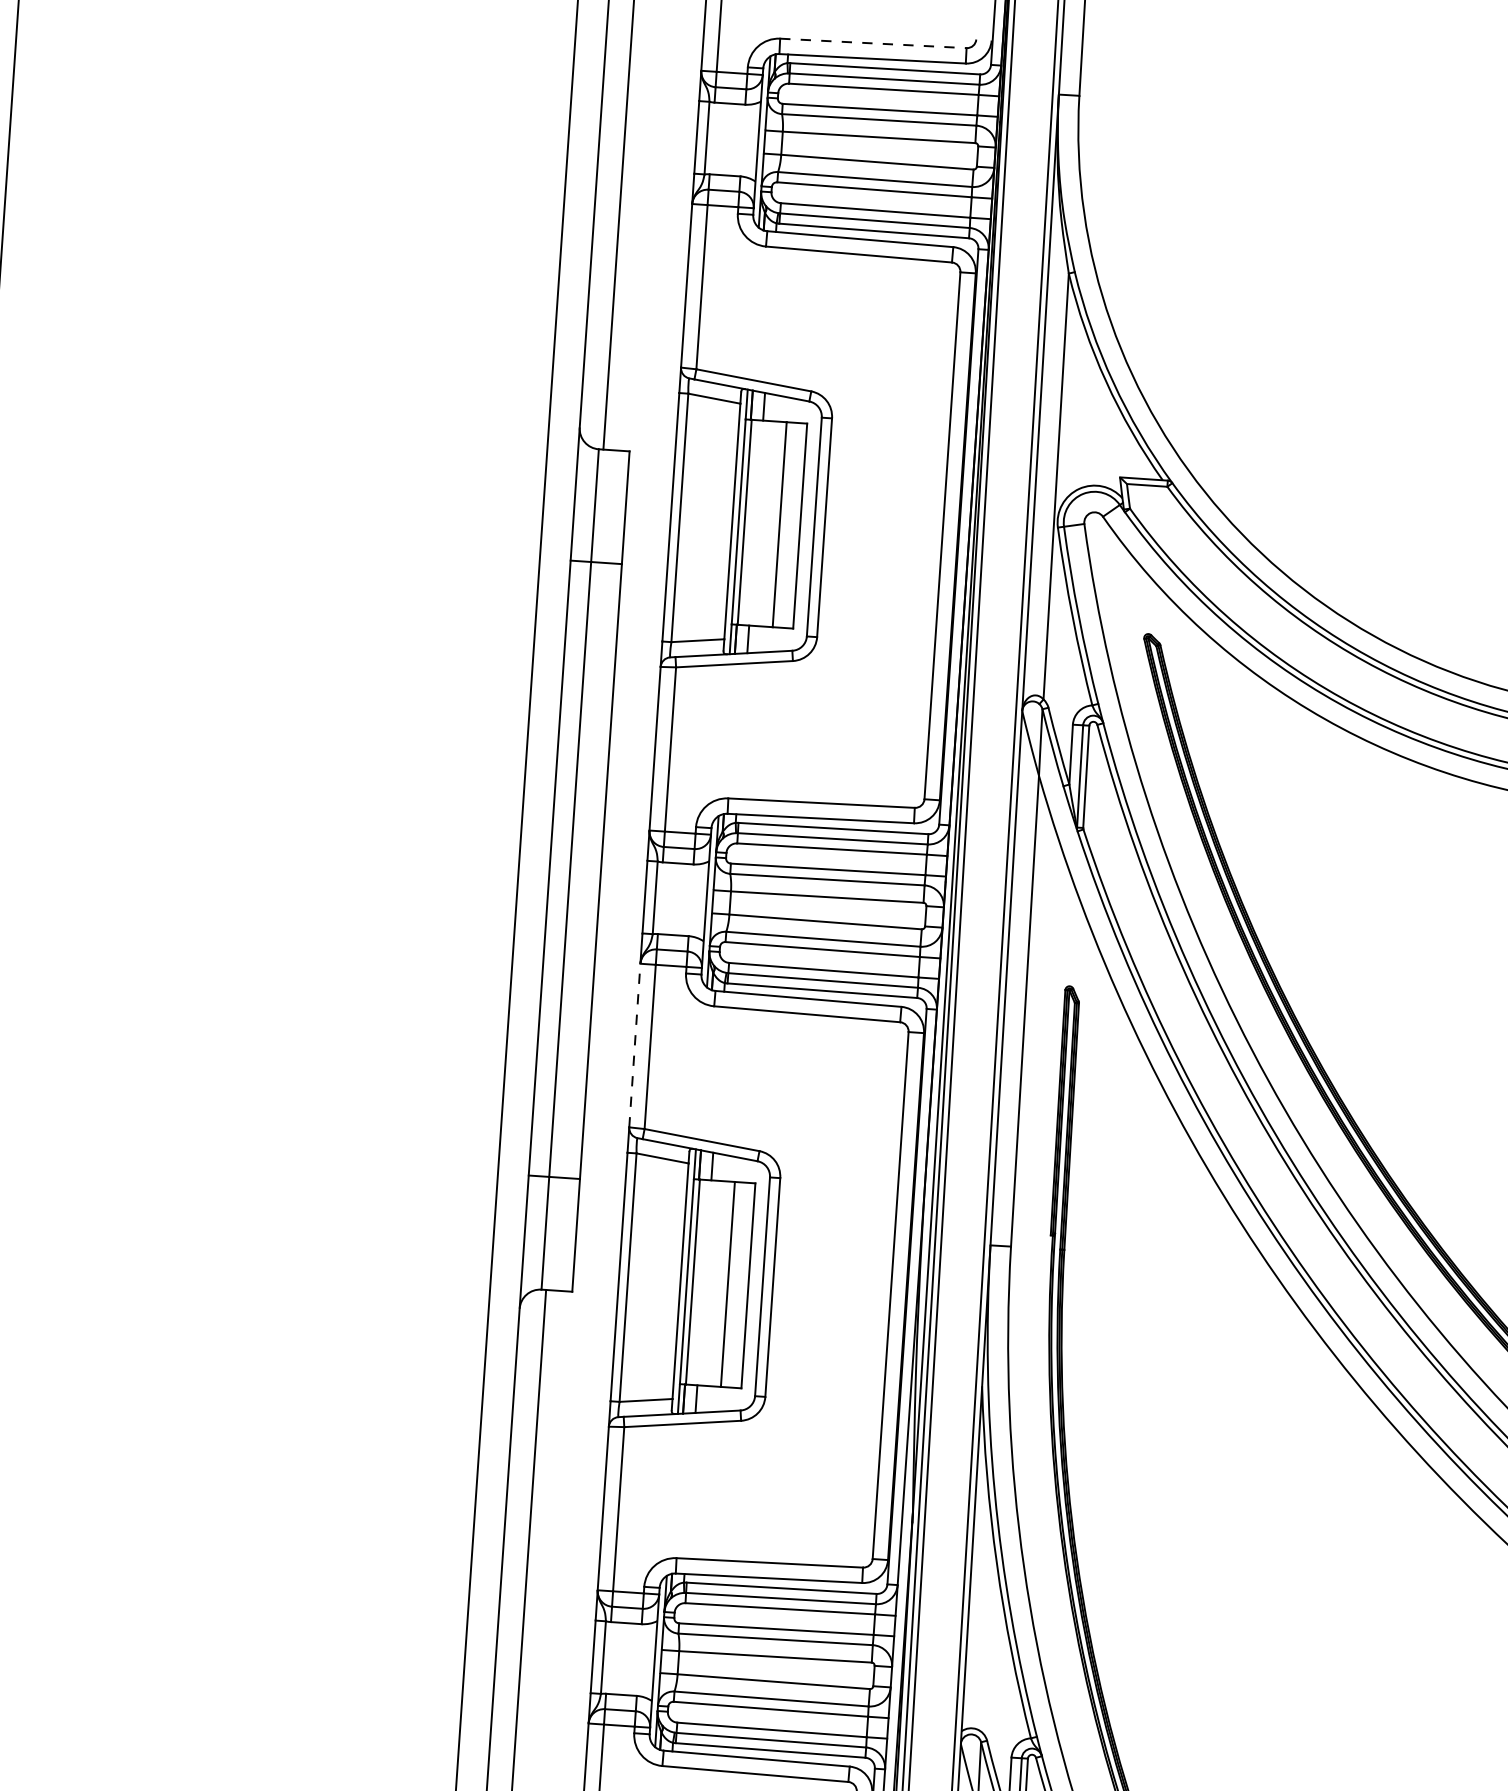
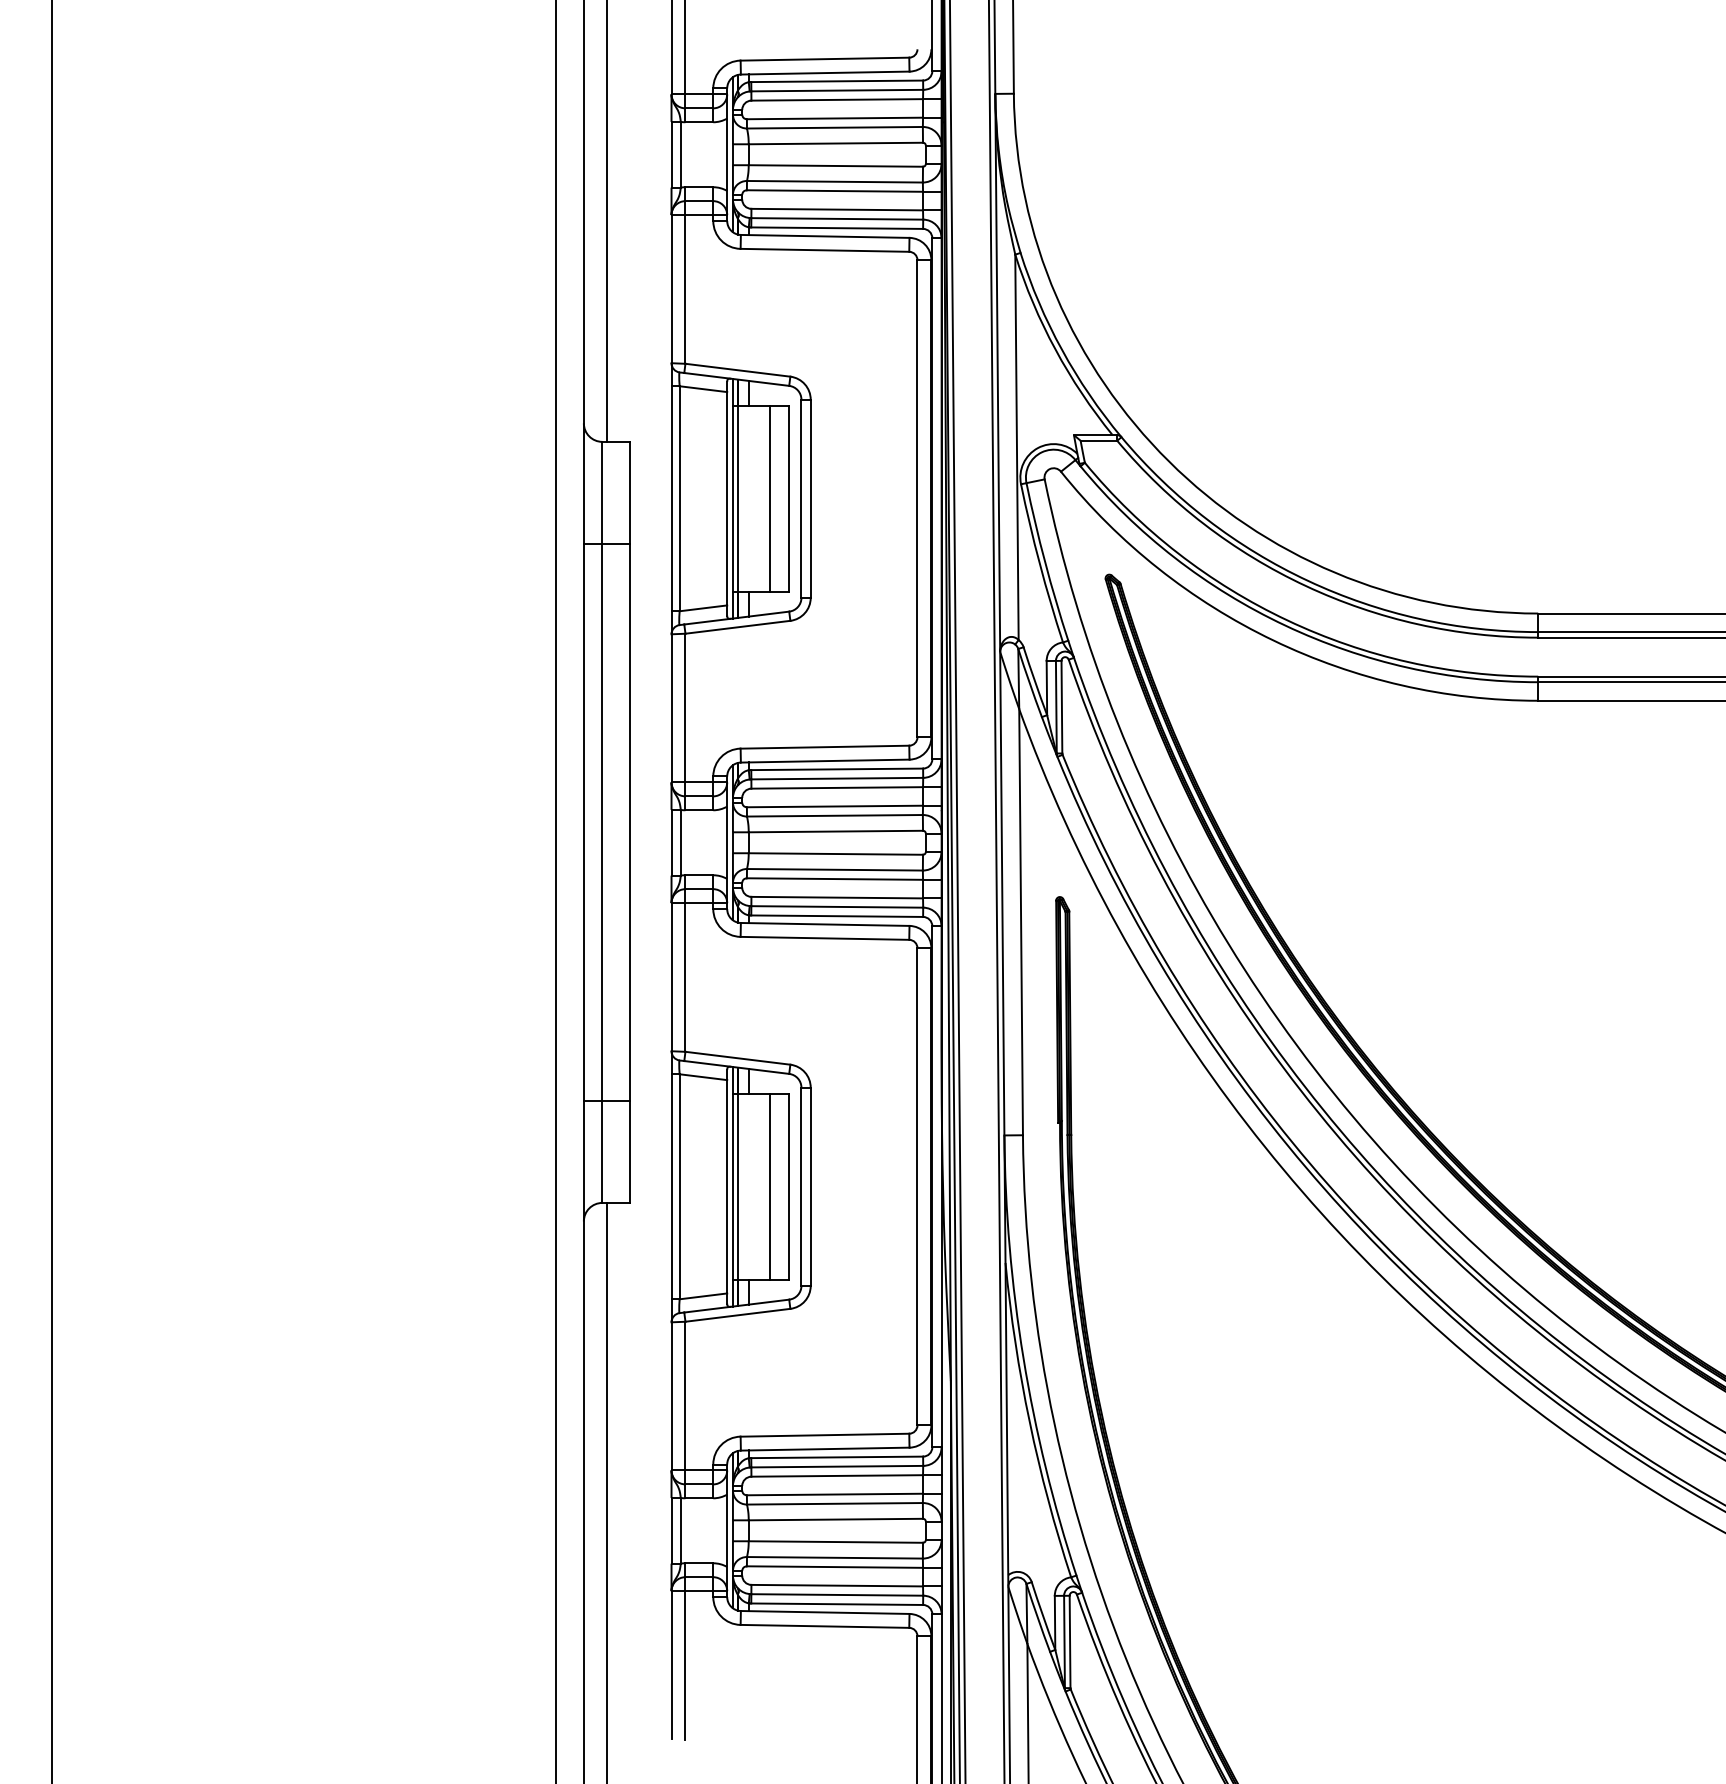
line: (873, 43) -> (825, 59), dashed -> solid
line: (634, 1044) -> (671, 976), dashed -> solid

